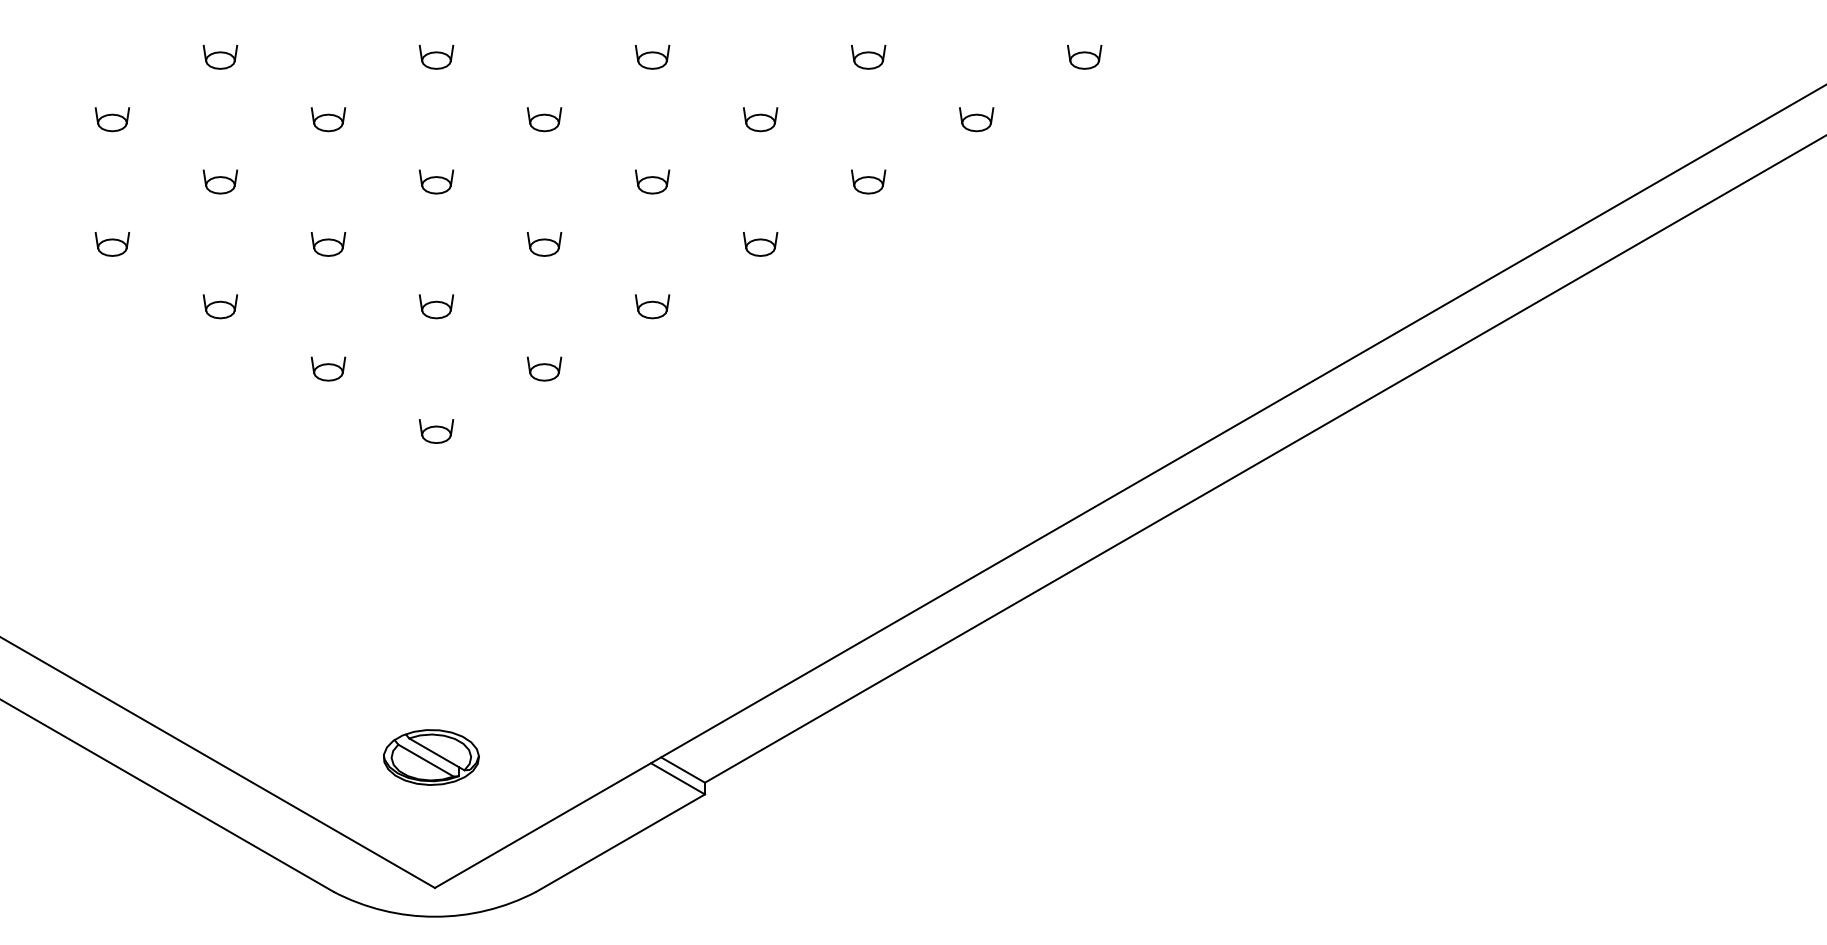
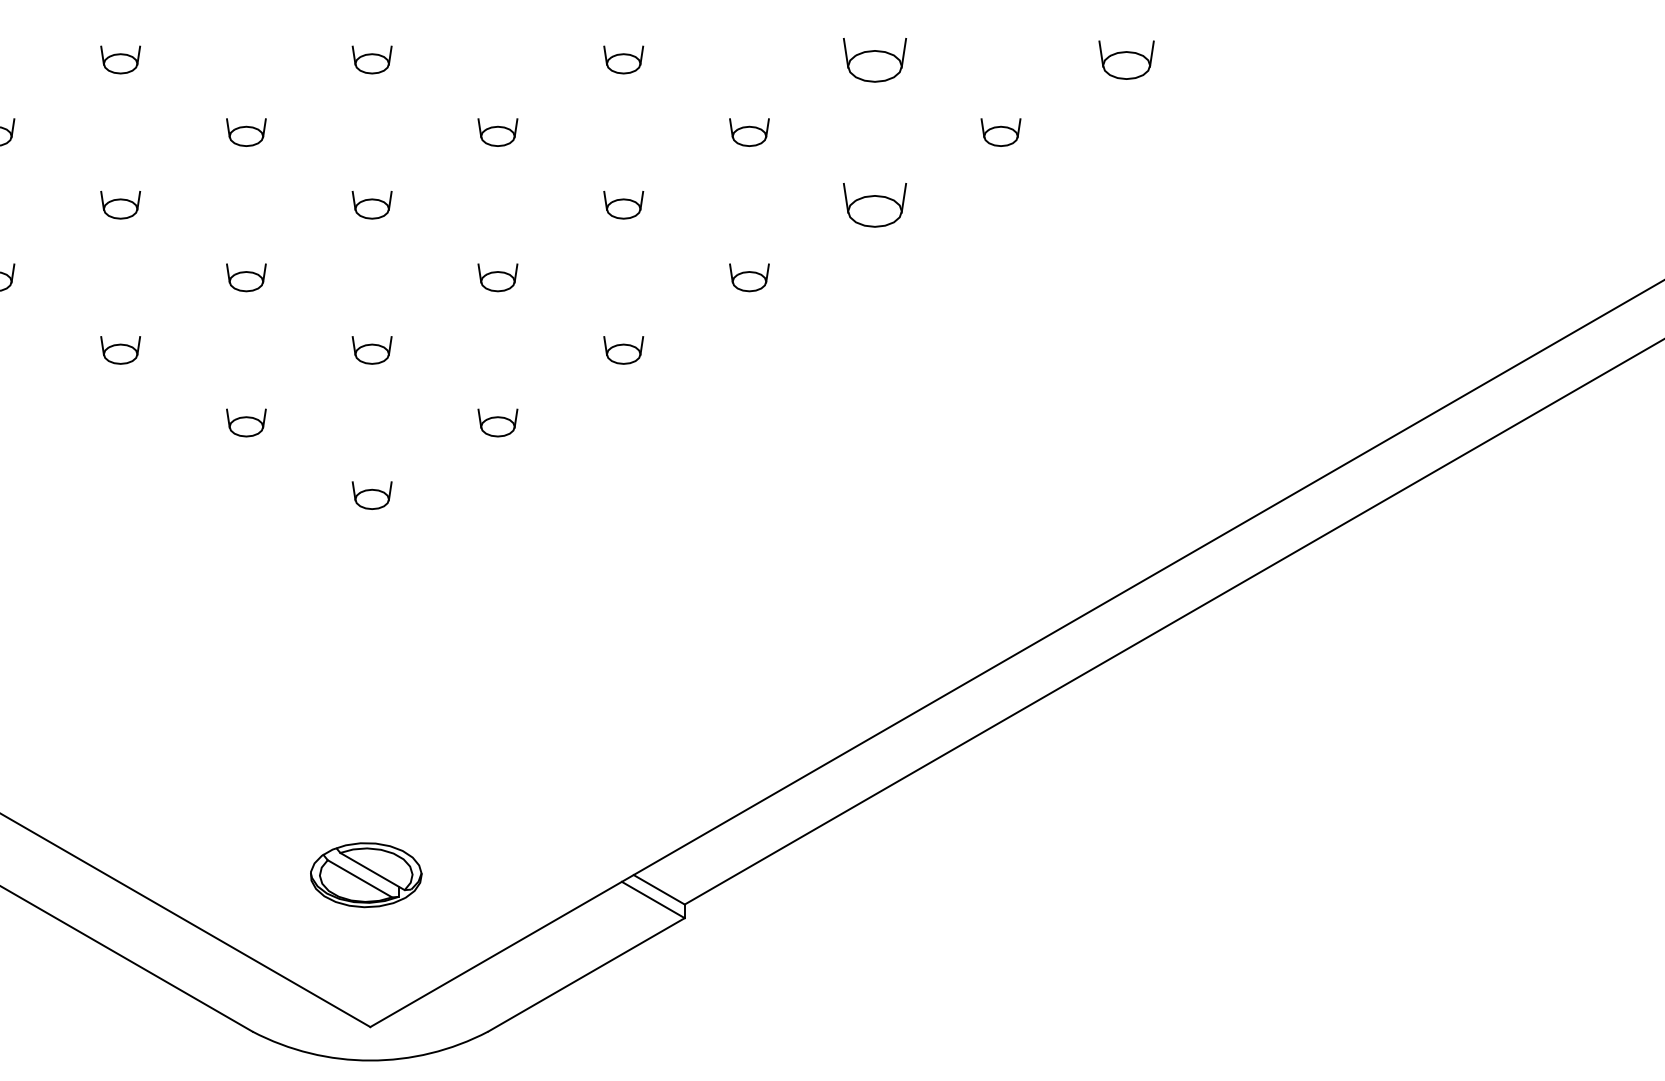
part: (868, 56) -> (875, 59), size x1.6
part: (1084, 56) -> (1126, 59), size x1.4
part: (868, 181) -> (875, 204), size x1.6

